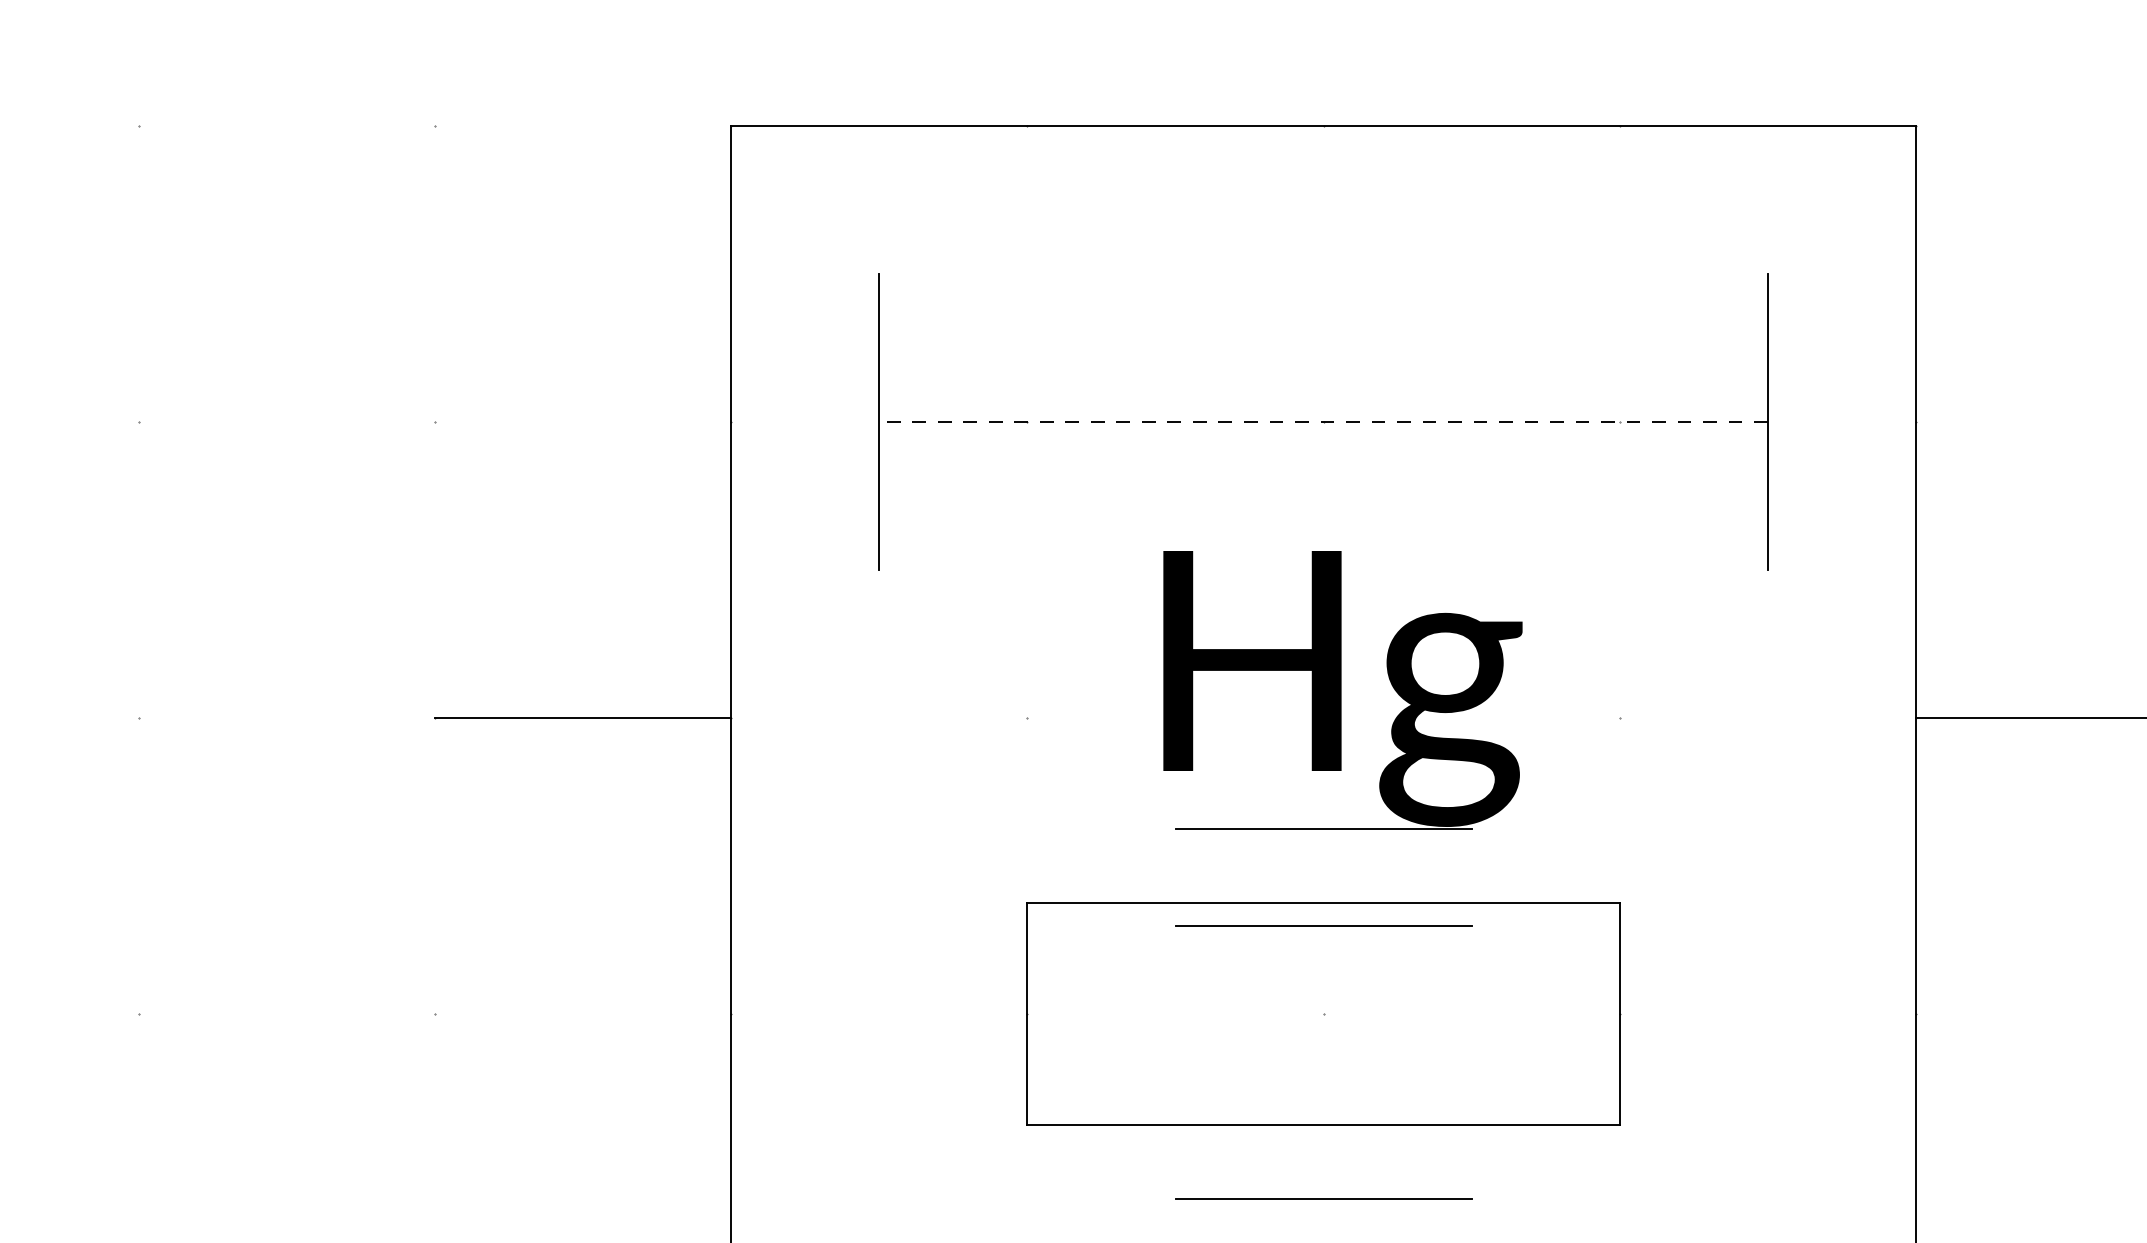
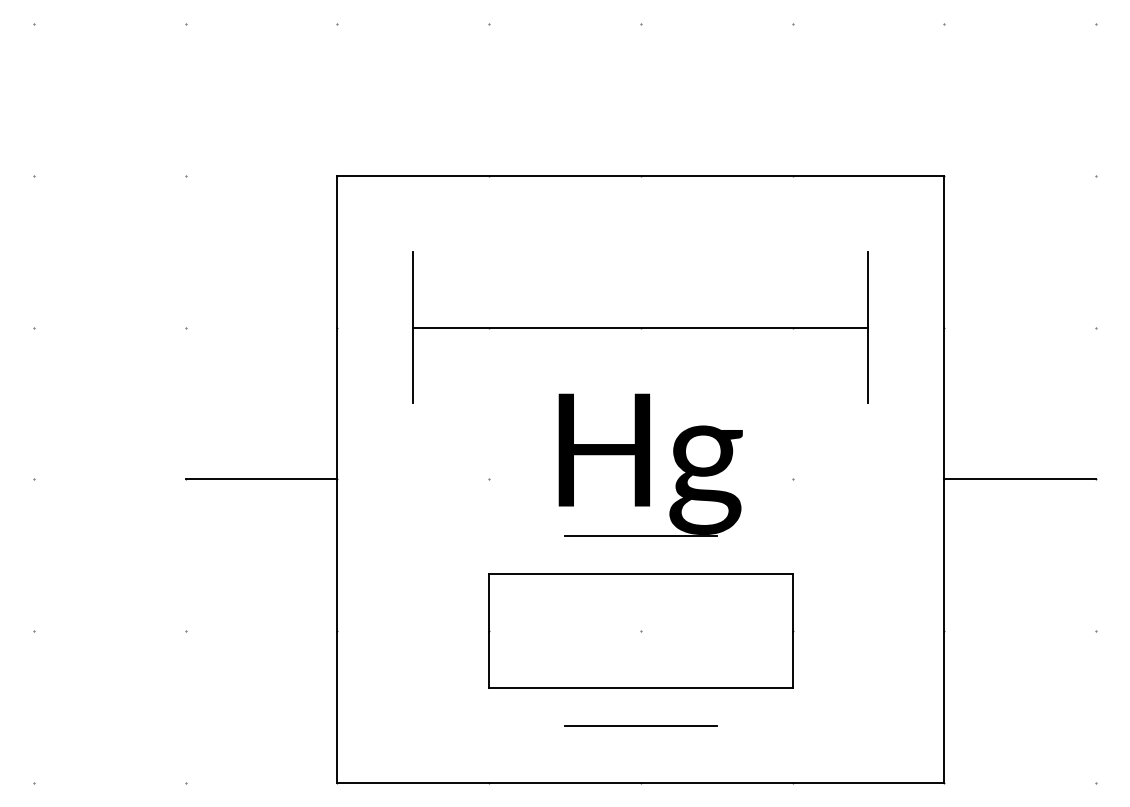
line: (1322, 421) -> (640, 327), dashed -> solid
line: (1322, 925) -> (640, 585), removed

